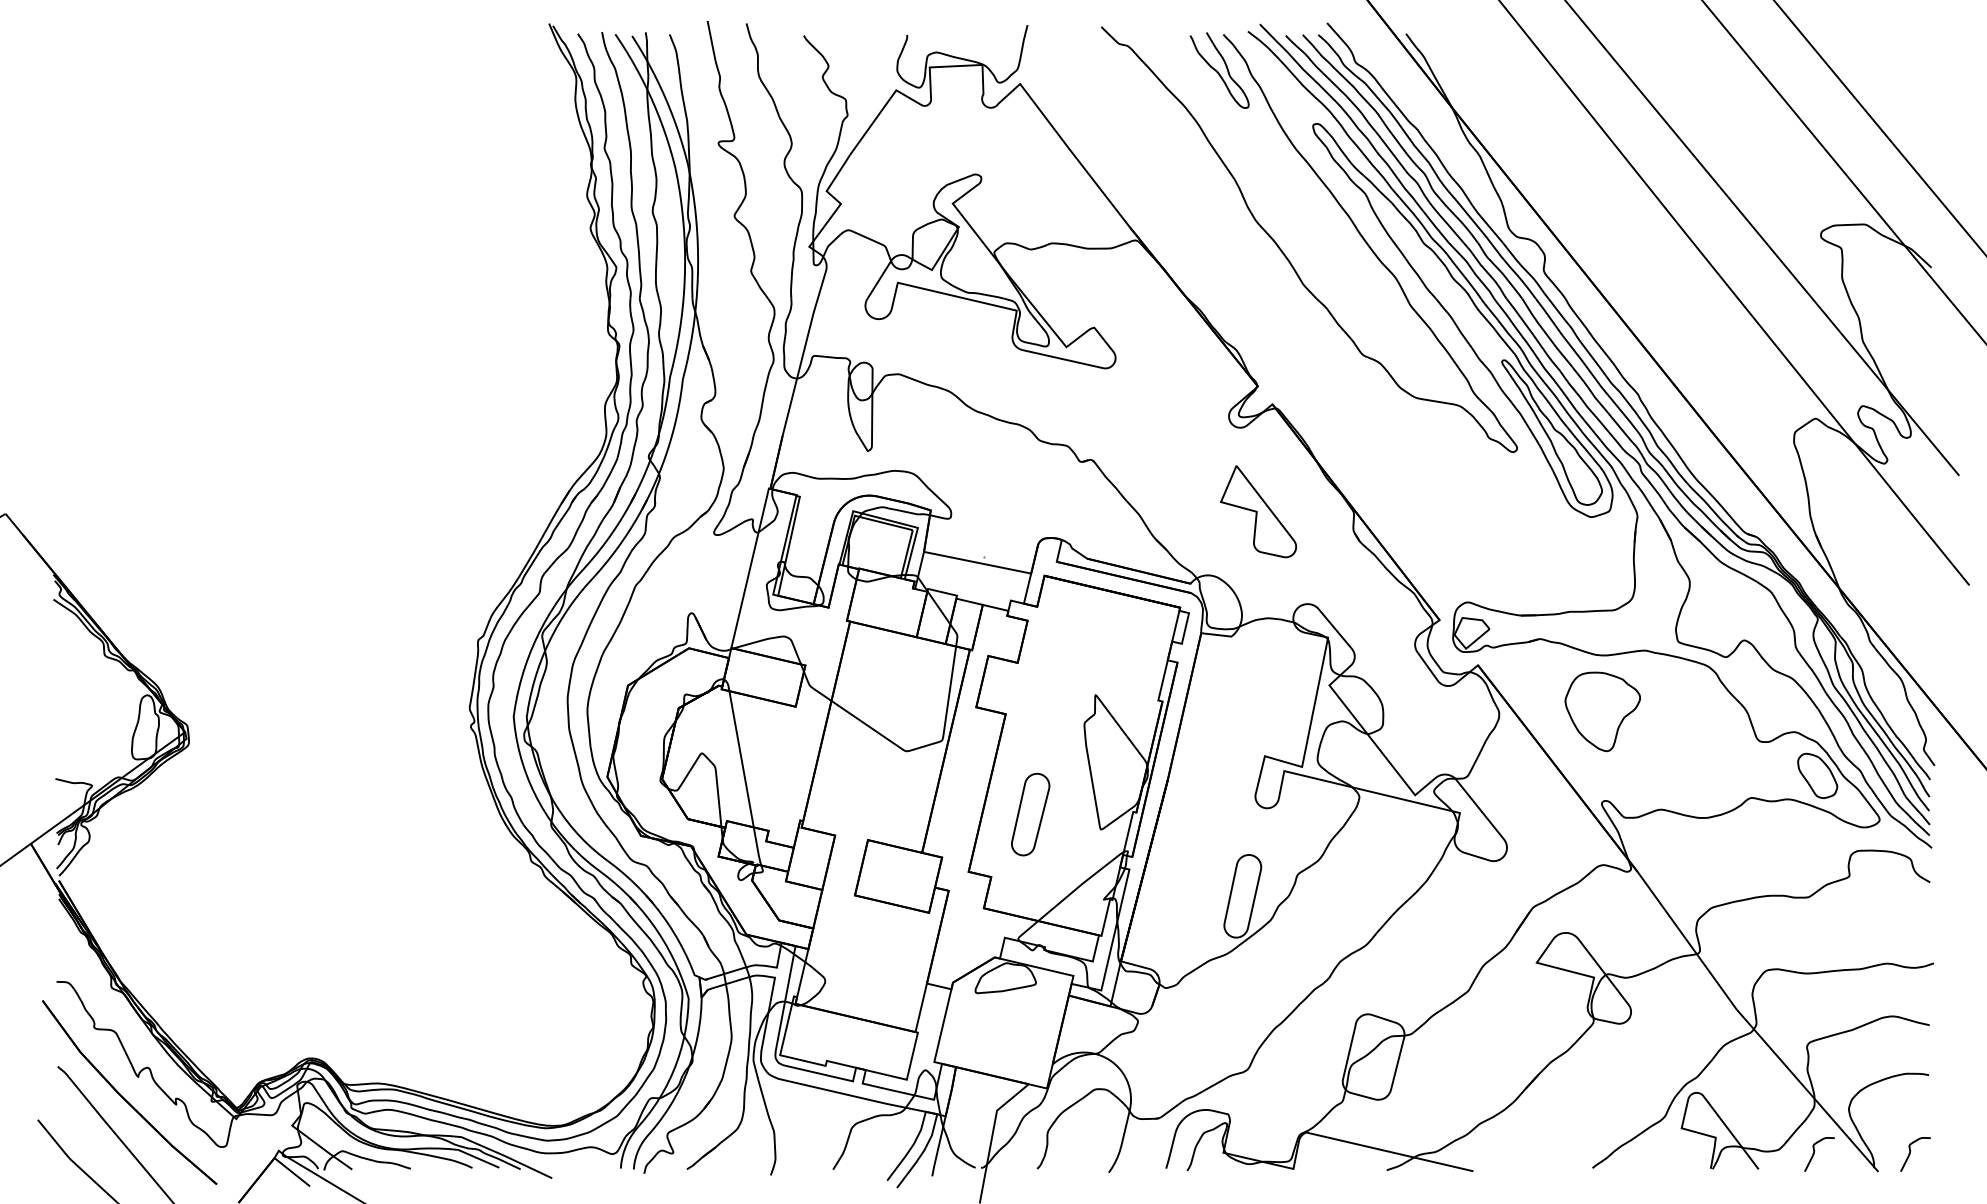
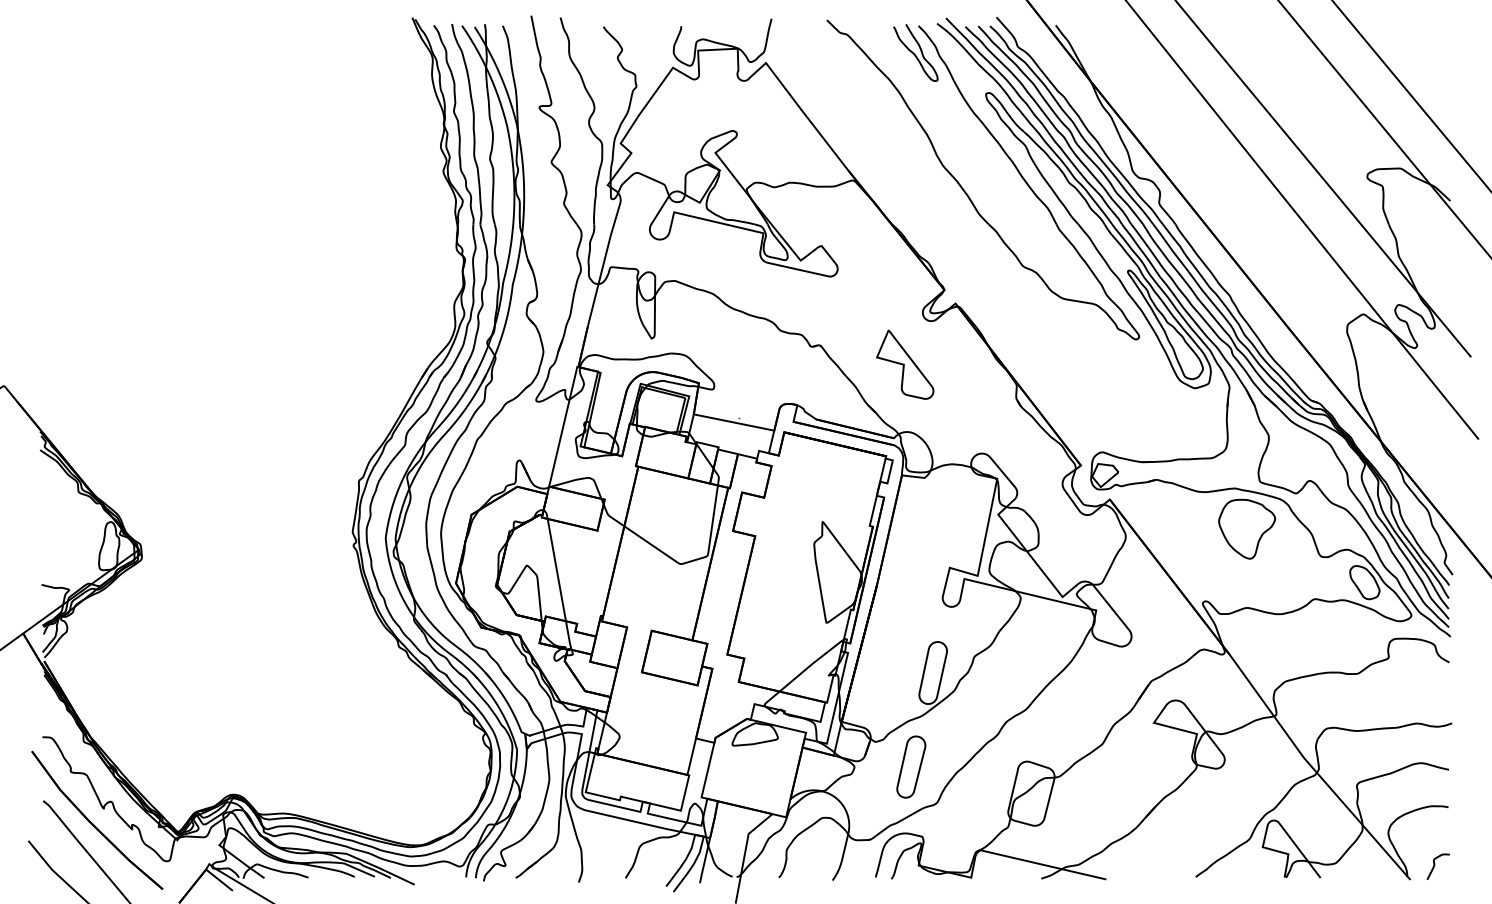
part: (1258, 511) -> (905, 364), moved
part: (1602, 711) -> (1246, 528), moved
part: (1030, 814) -> (911, 767), moved
curve: (1815, 1151) -> (1363, 864), removed

